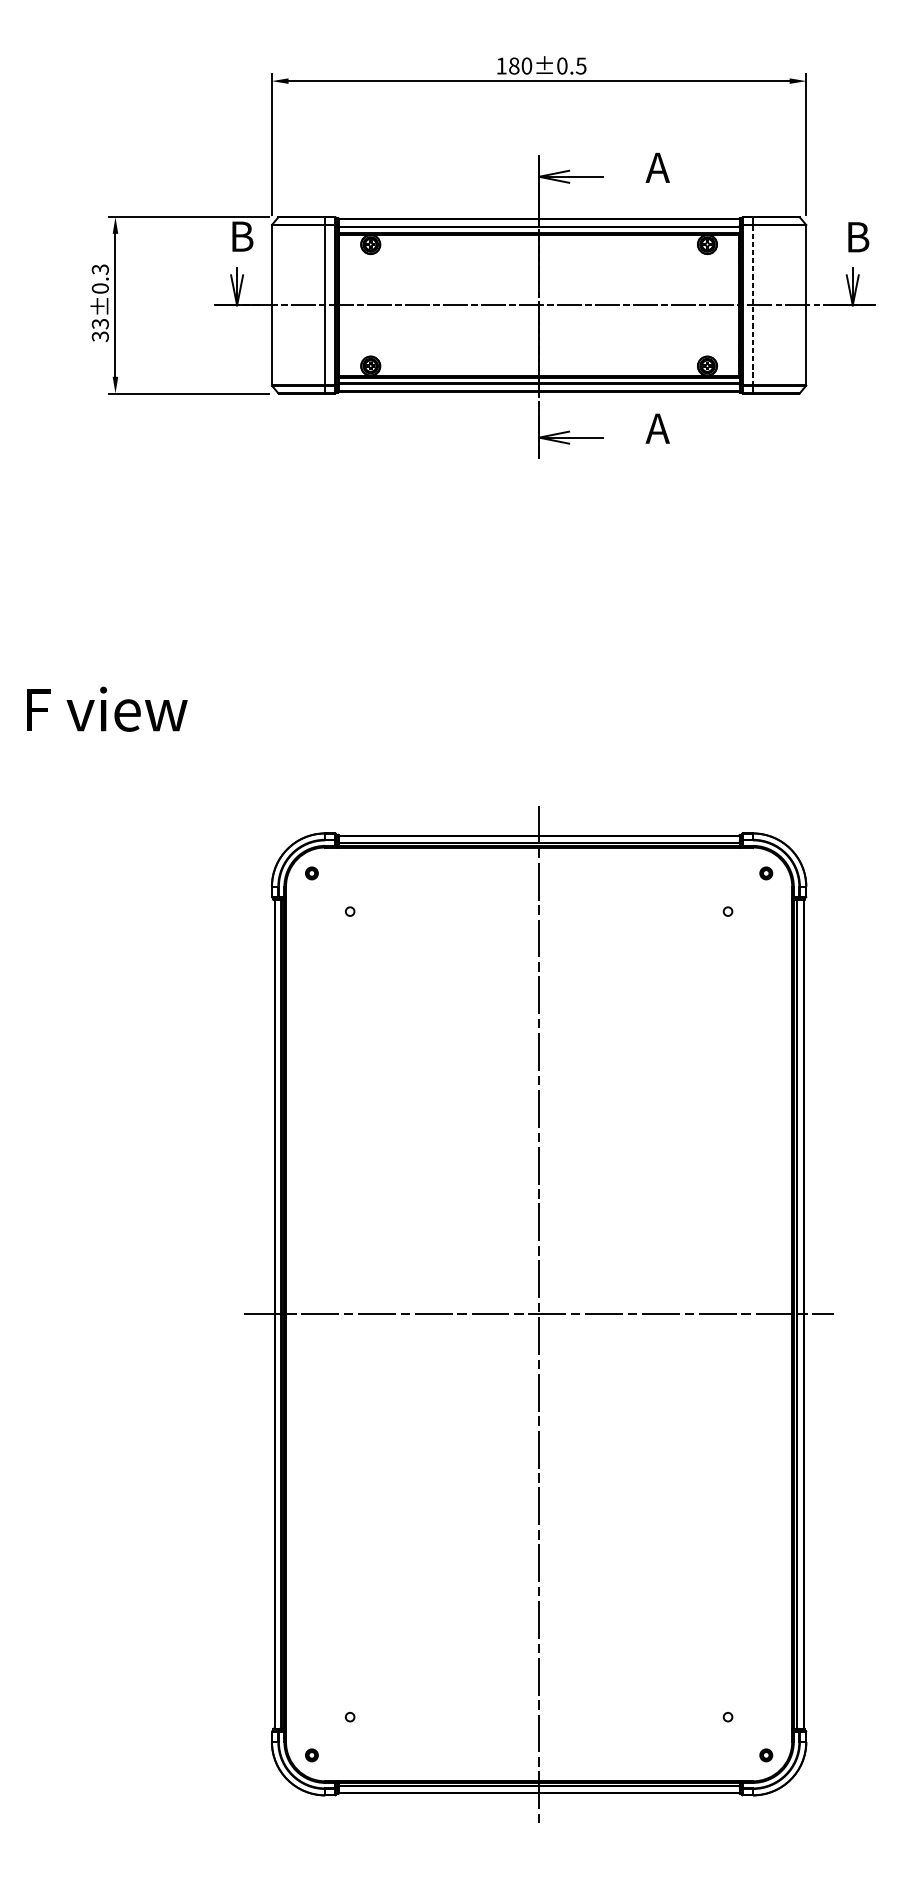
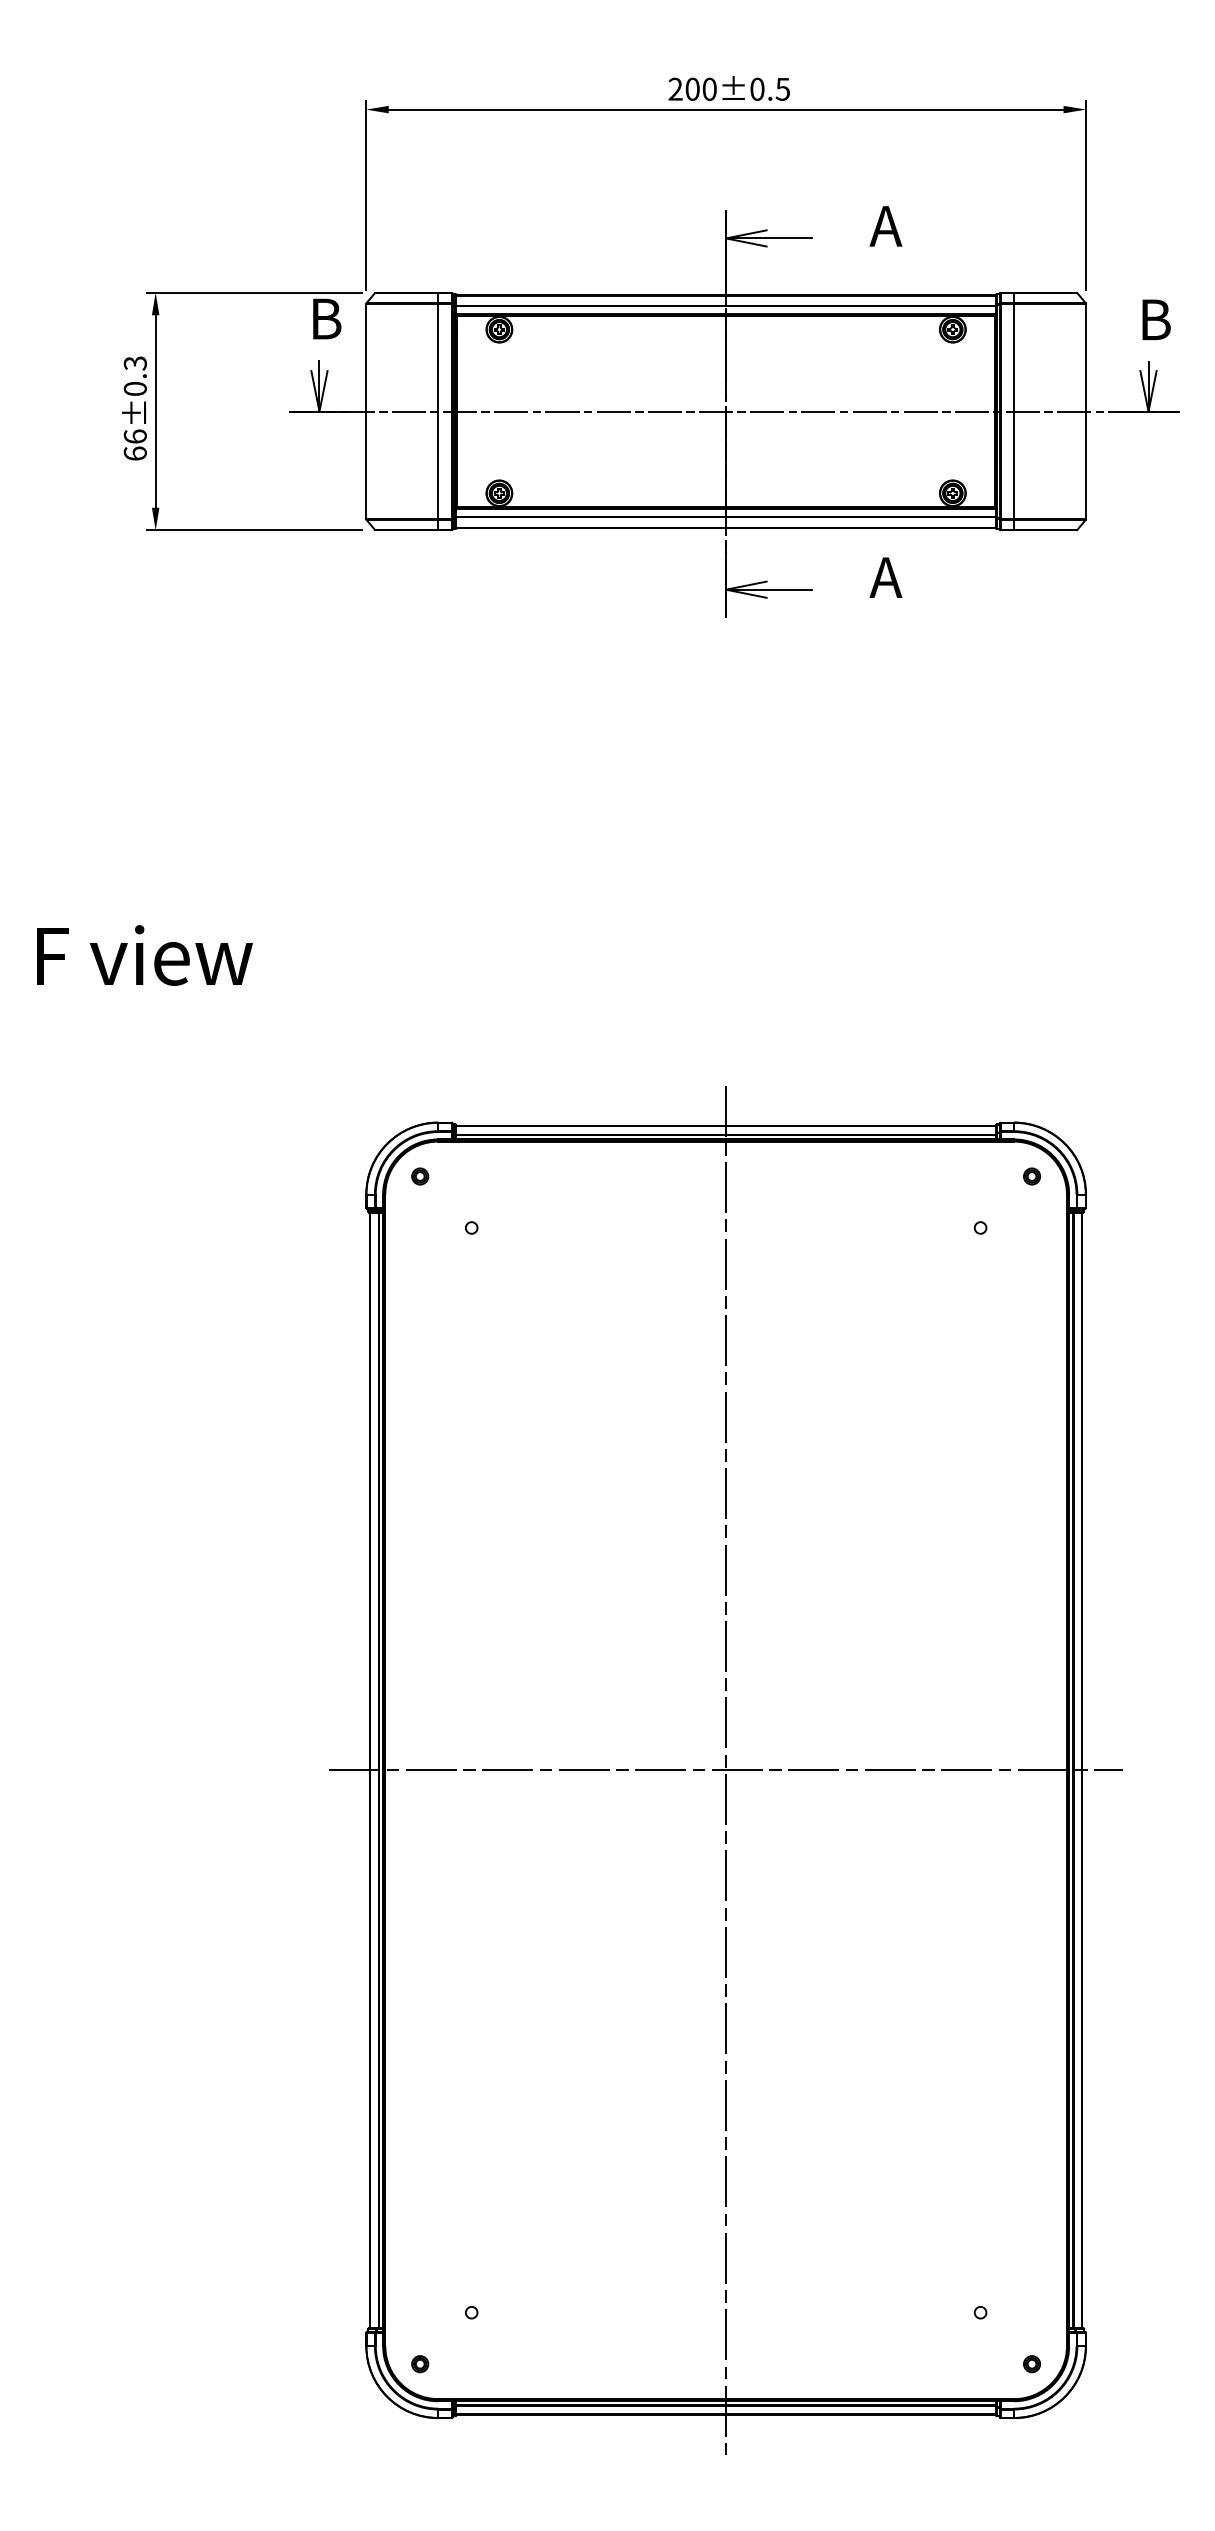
text: (507, 65) -> (683, 88), 180±0.5 -> 200±0.5
line: (753, 305) -> (1014, 411), dashed -> solid
text: (99, 329) -> (134, 444), 33±0.3 -> 66±0.3

